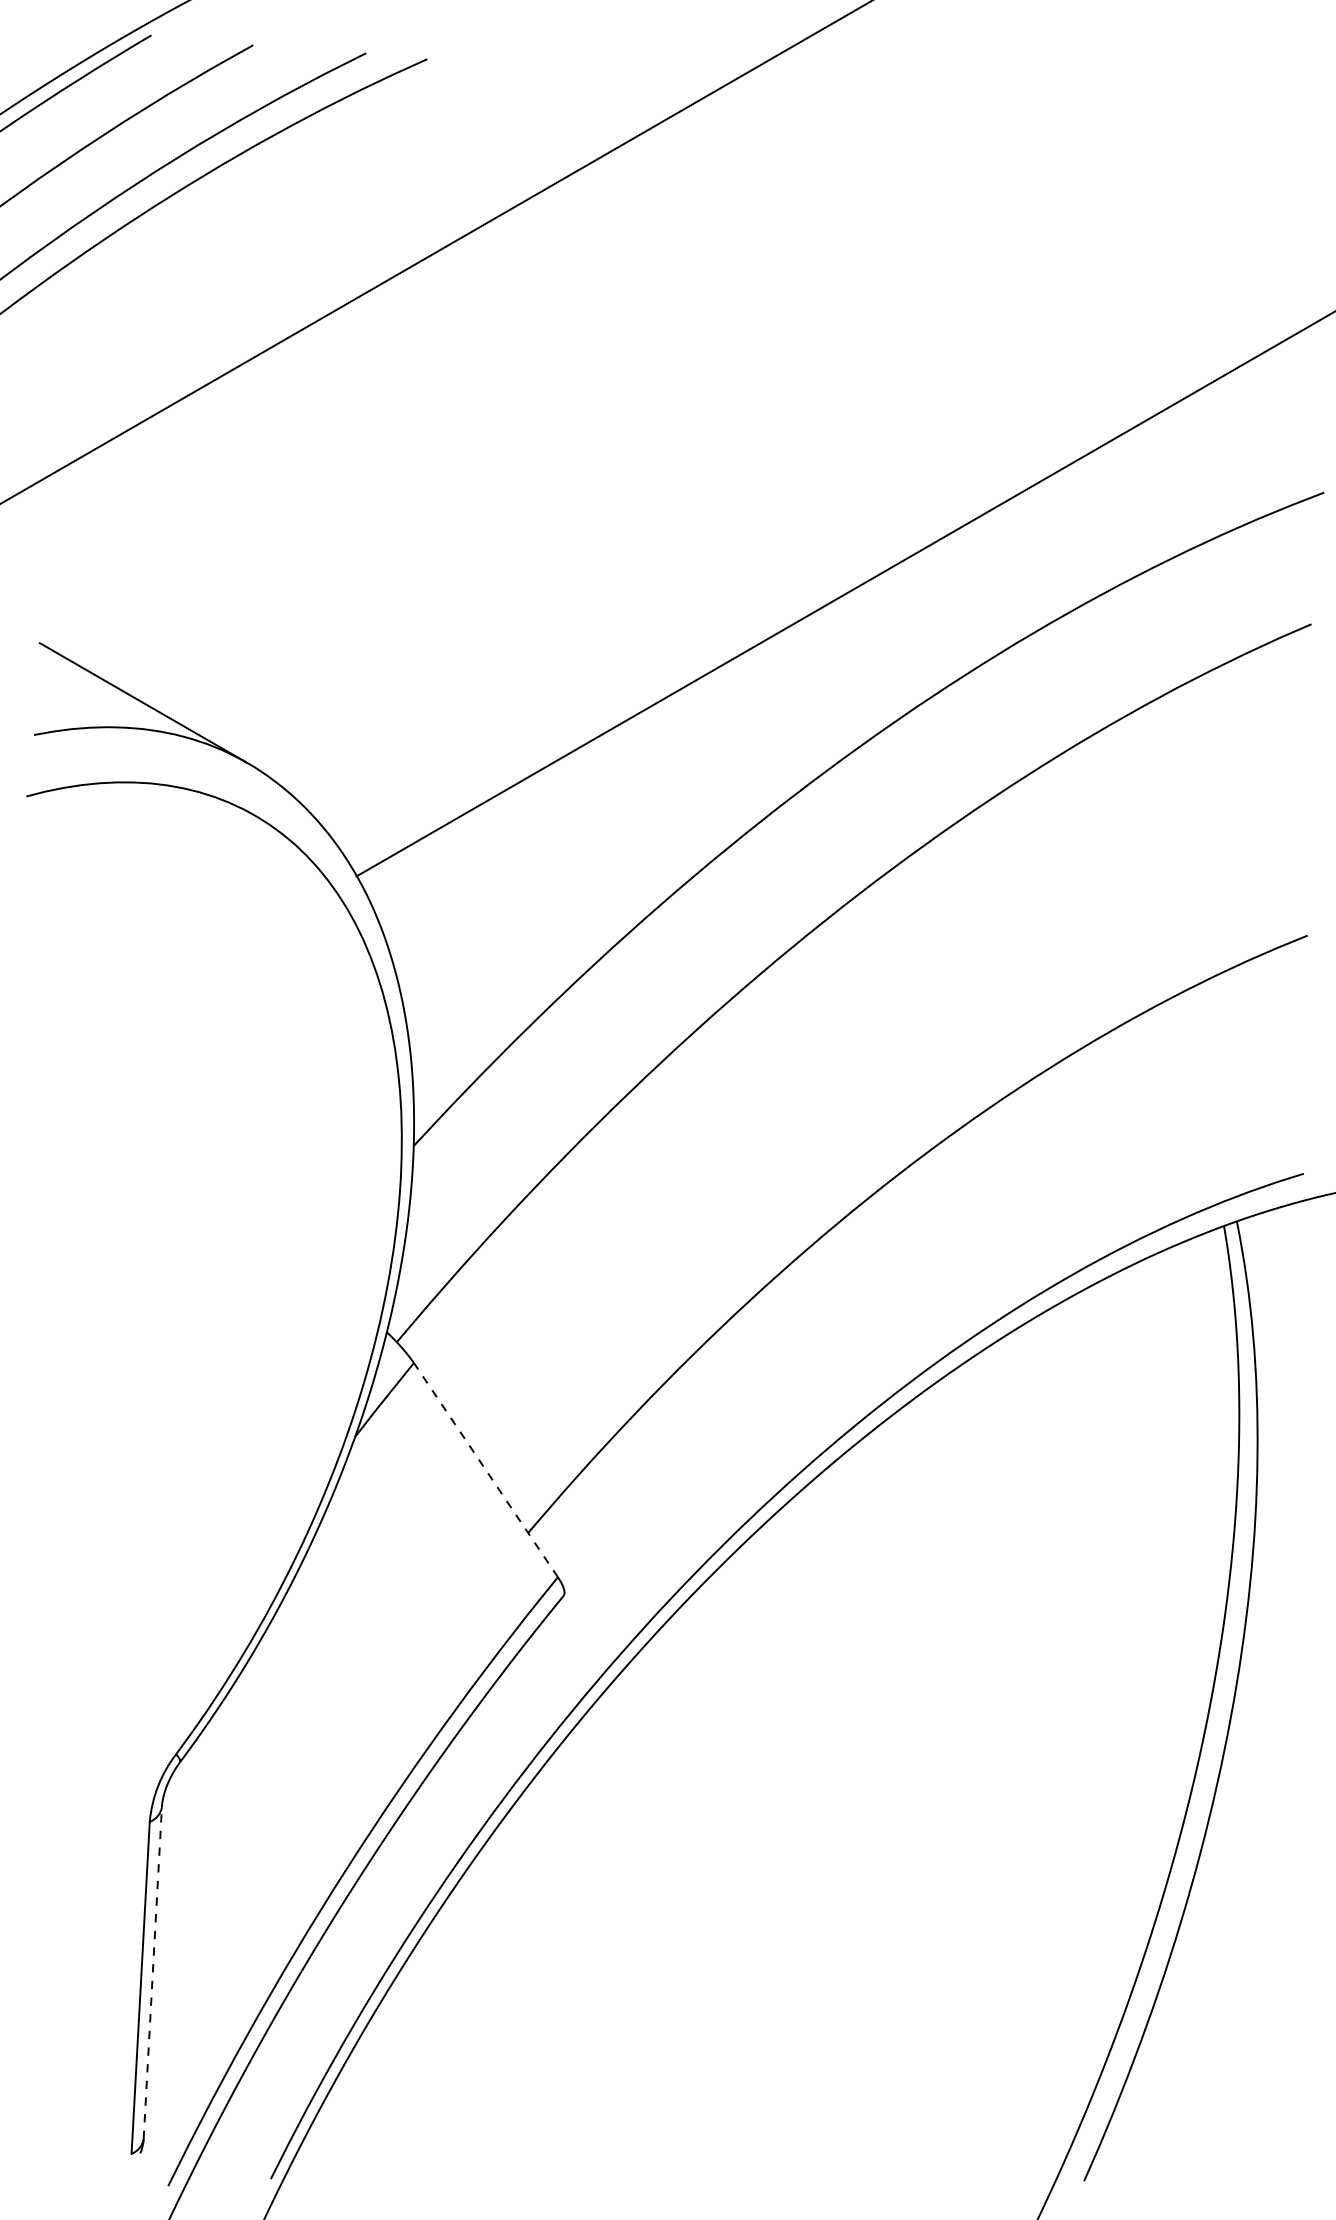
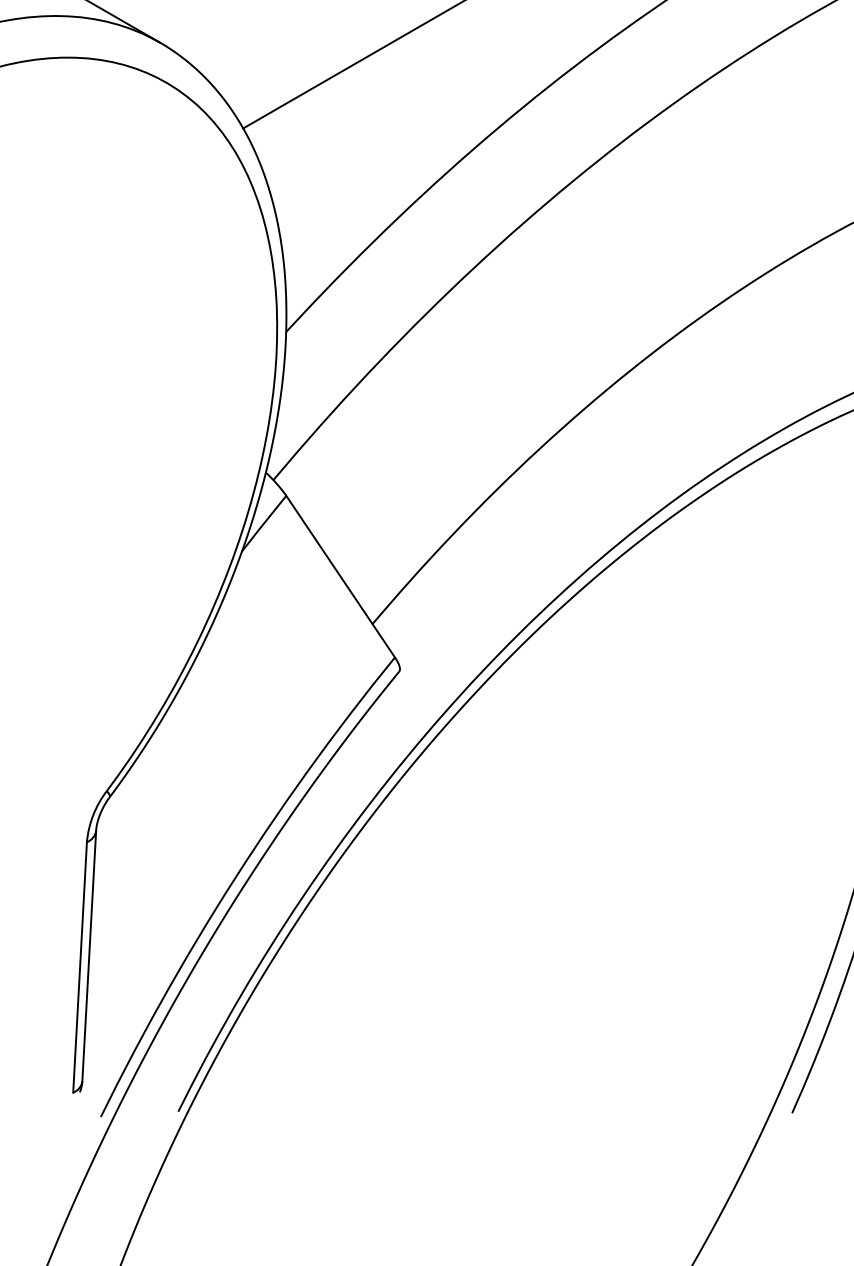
line: (485, 1469) -> (340, 576), dashed -> solid
line: (152, 1972) -> (89, 955), dashed -> solid

